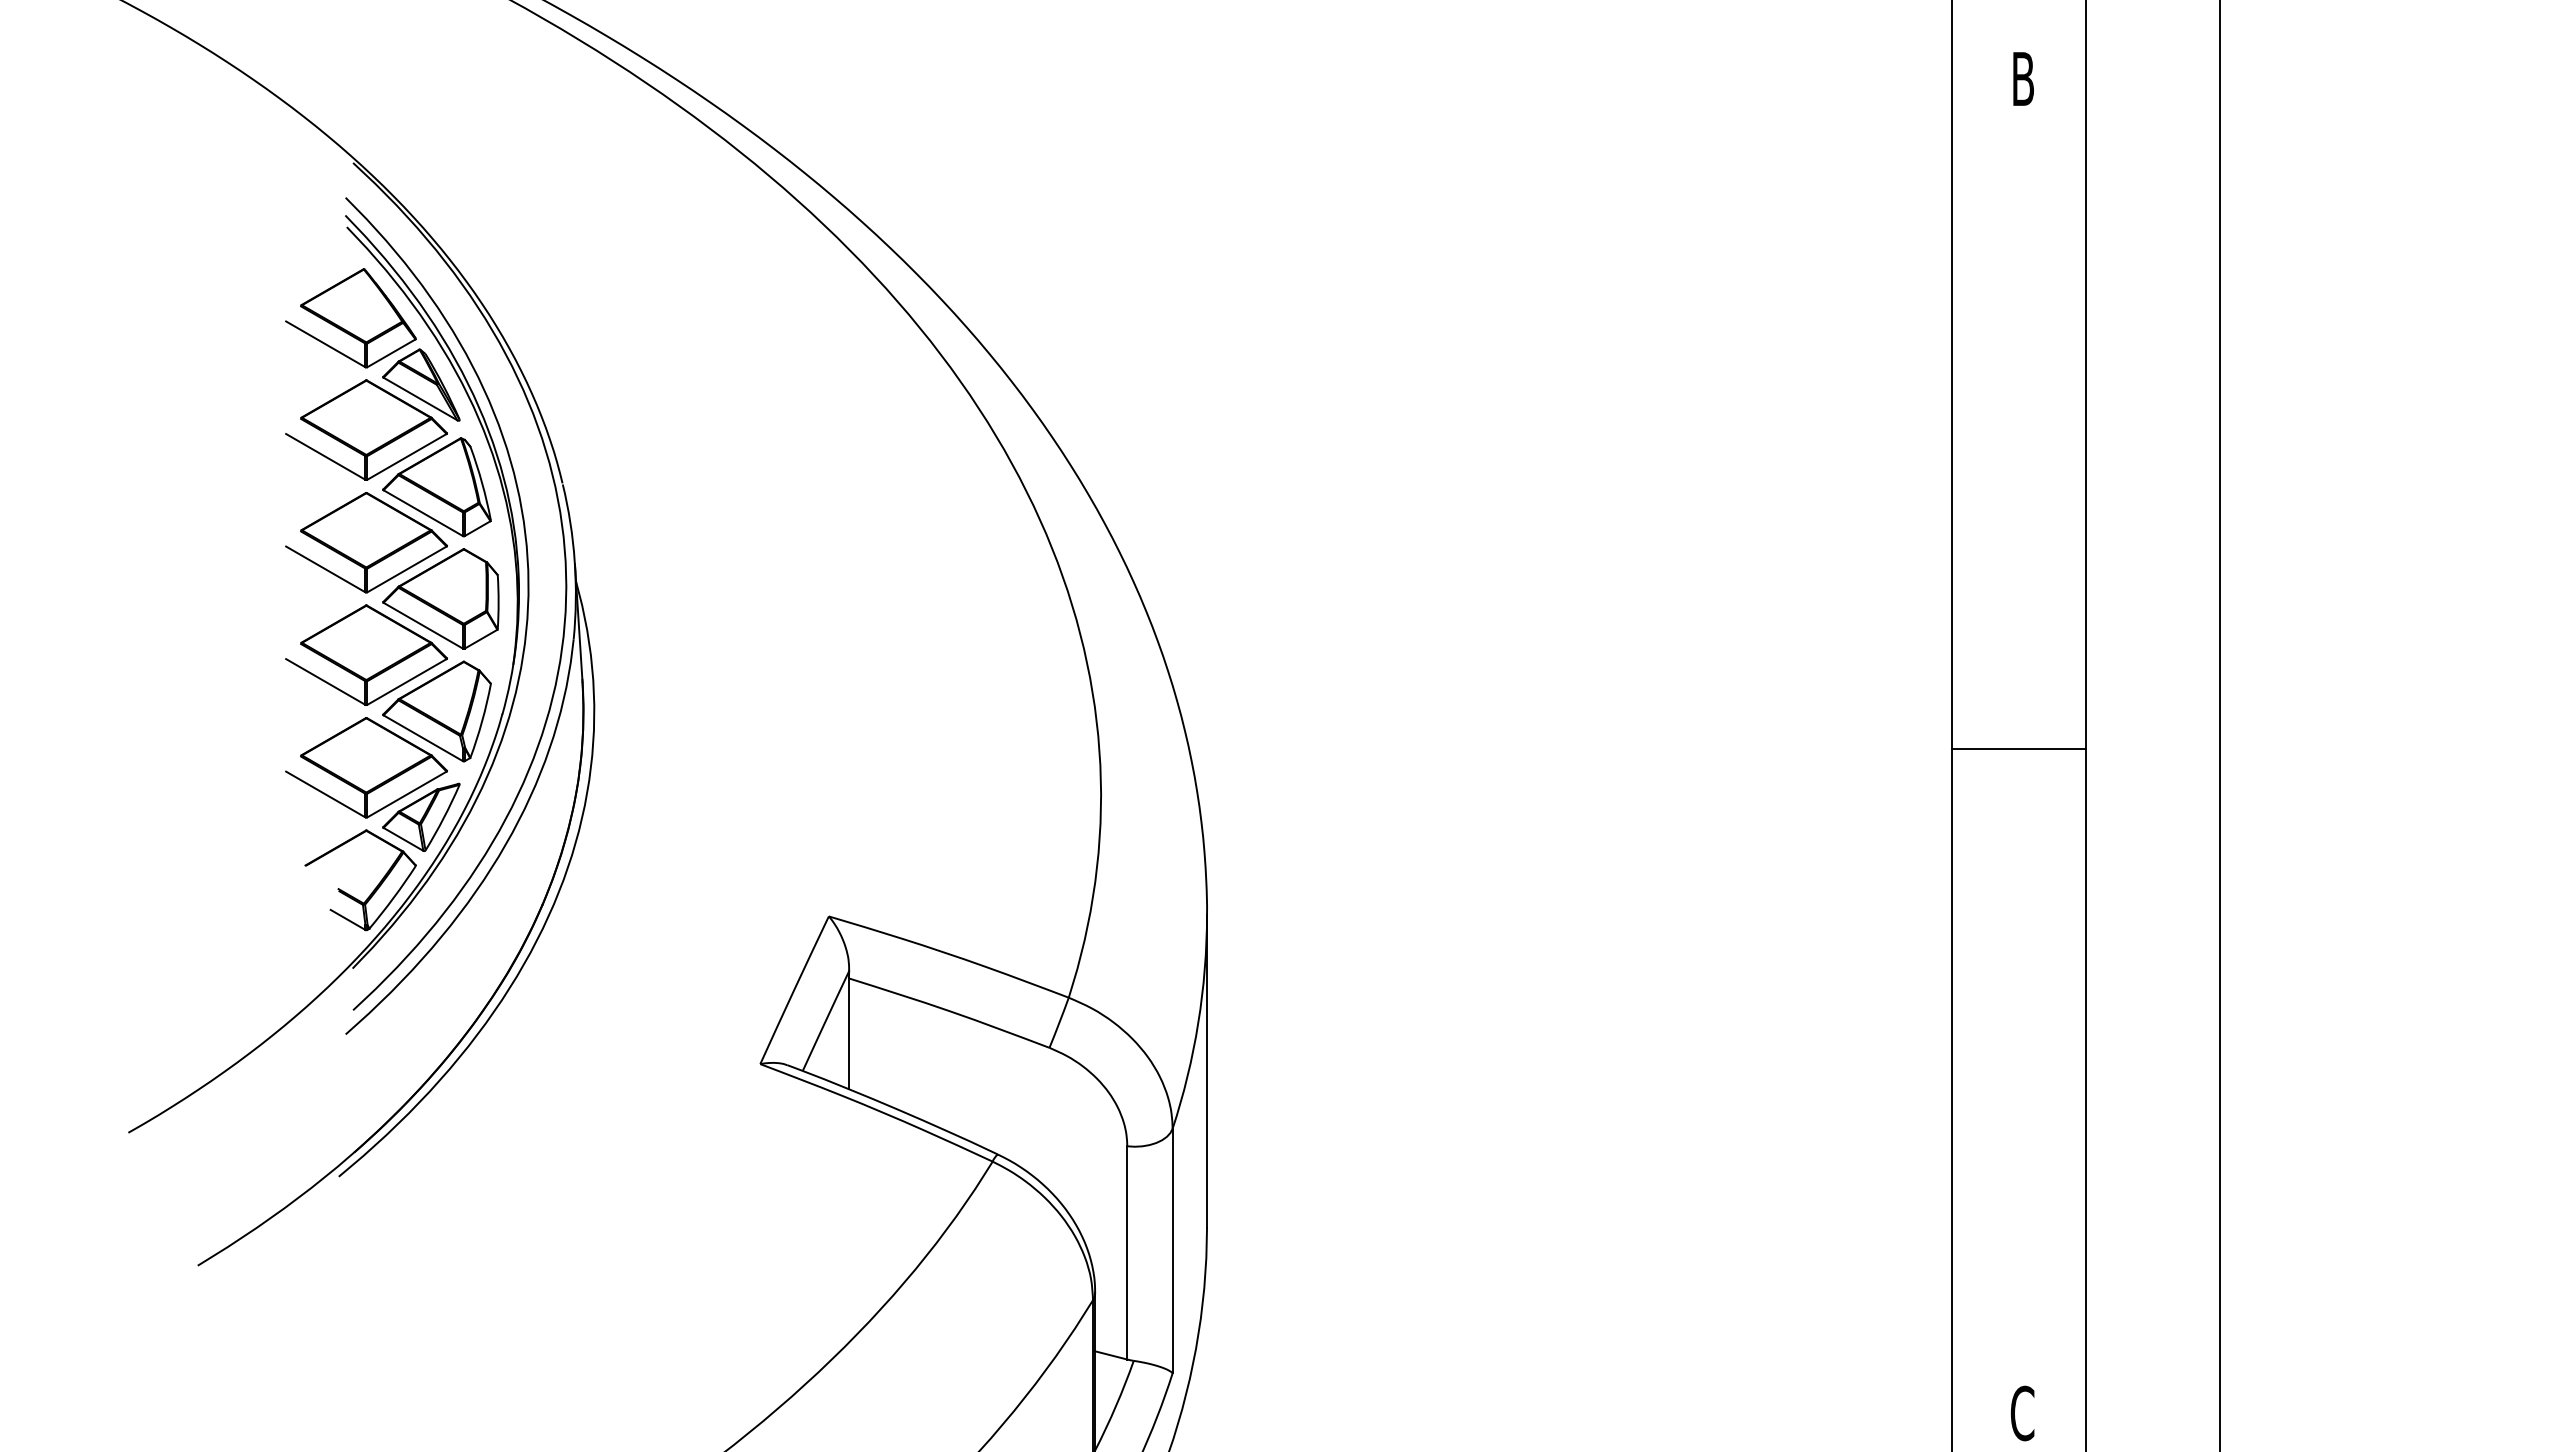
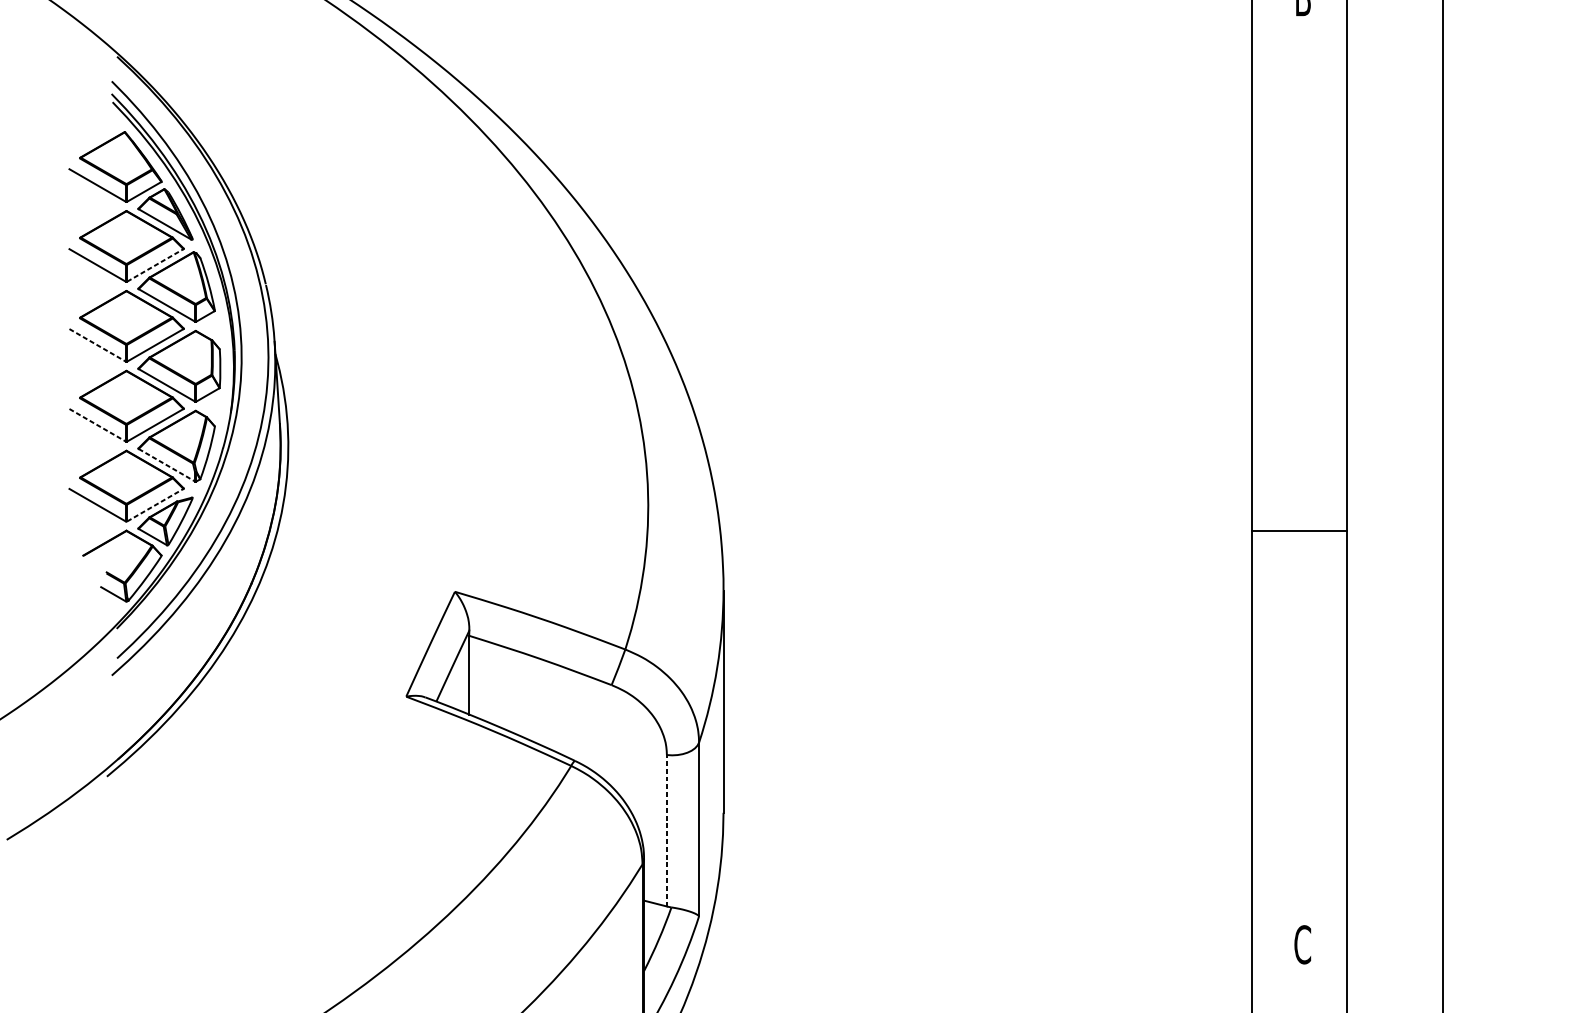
line: (407, 456) -> (155, 265), solid -> dashed
line: (325, 569) -> (97, 345), solid -> dashed
line: (325, 681) -> (97, 424), solid -> dashed
line: (423, 738) -> (167, 465), solid -> dashed
line: (2018, 749) -> (1299, 530), moved
line: (407, 794) -> (155, 505), solid -> dashed
line: (1127, 1252) -> (667, 830), solid -> dashed

